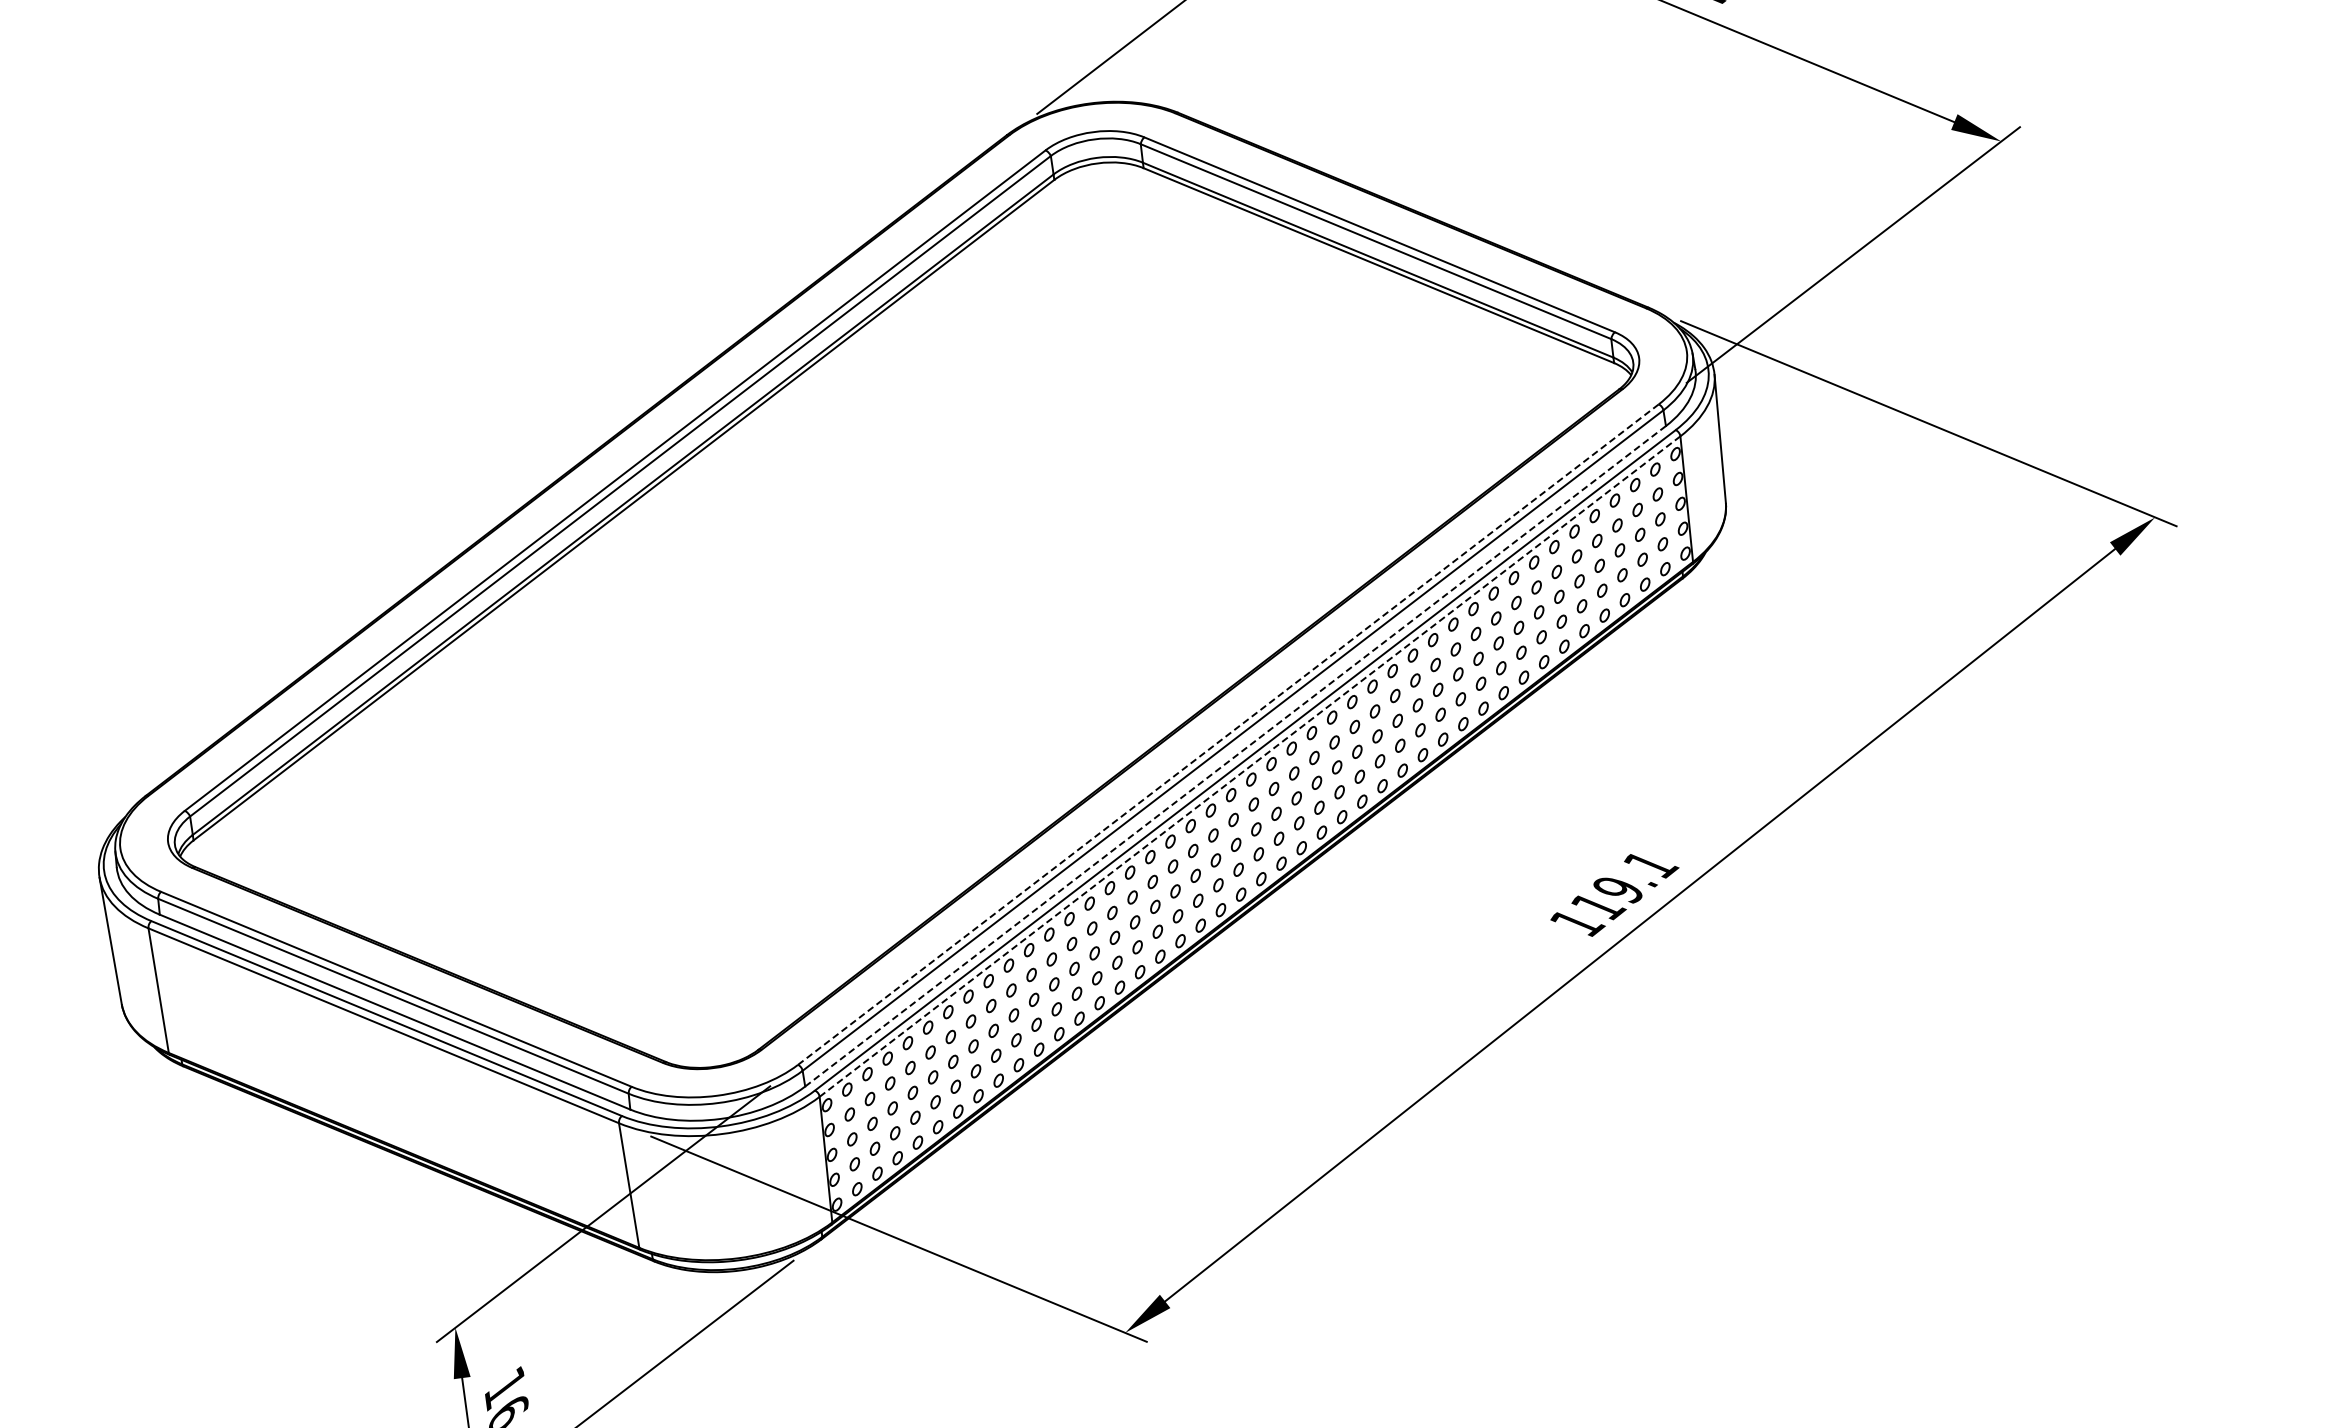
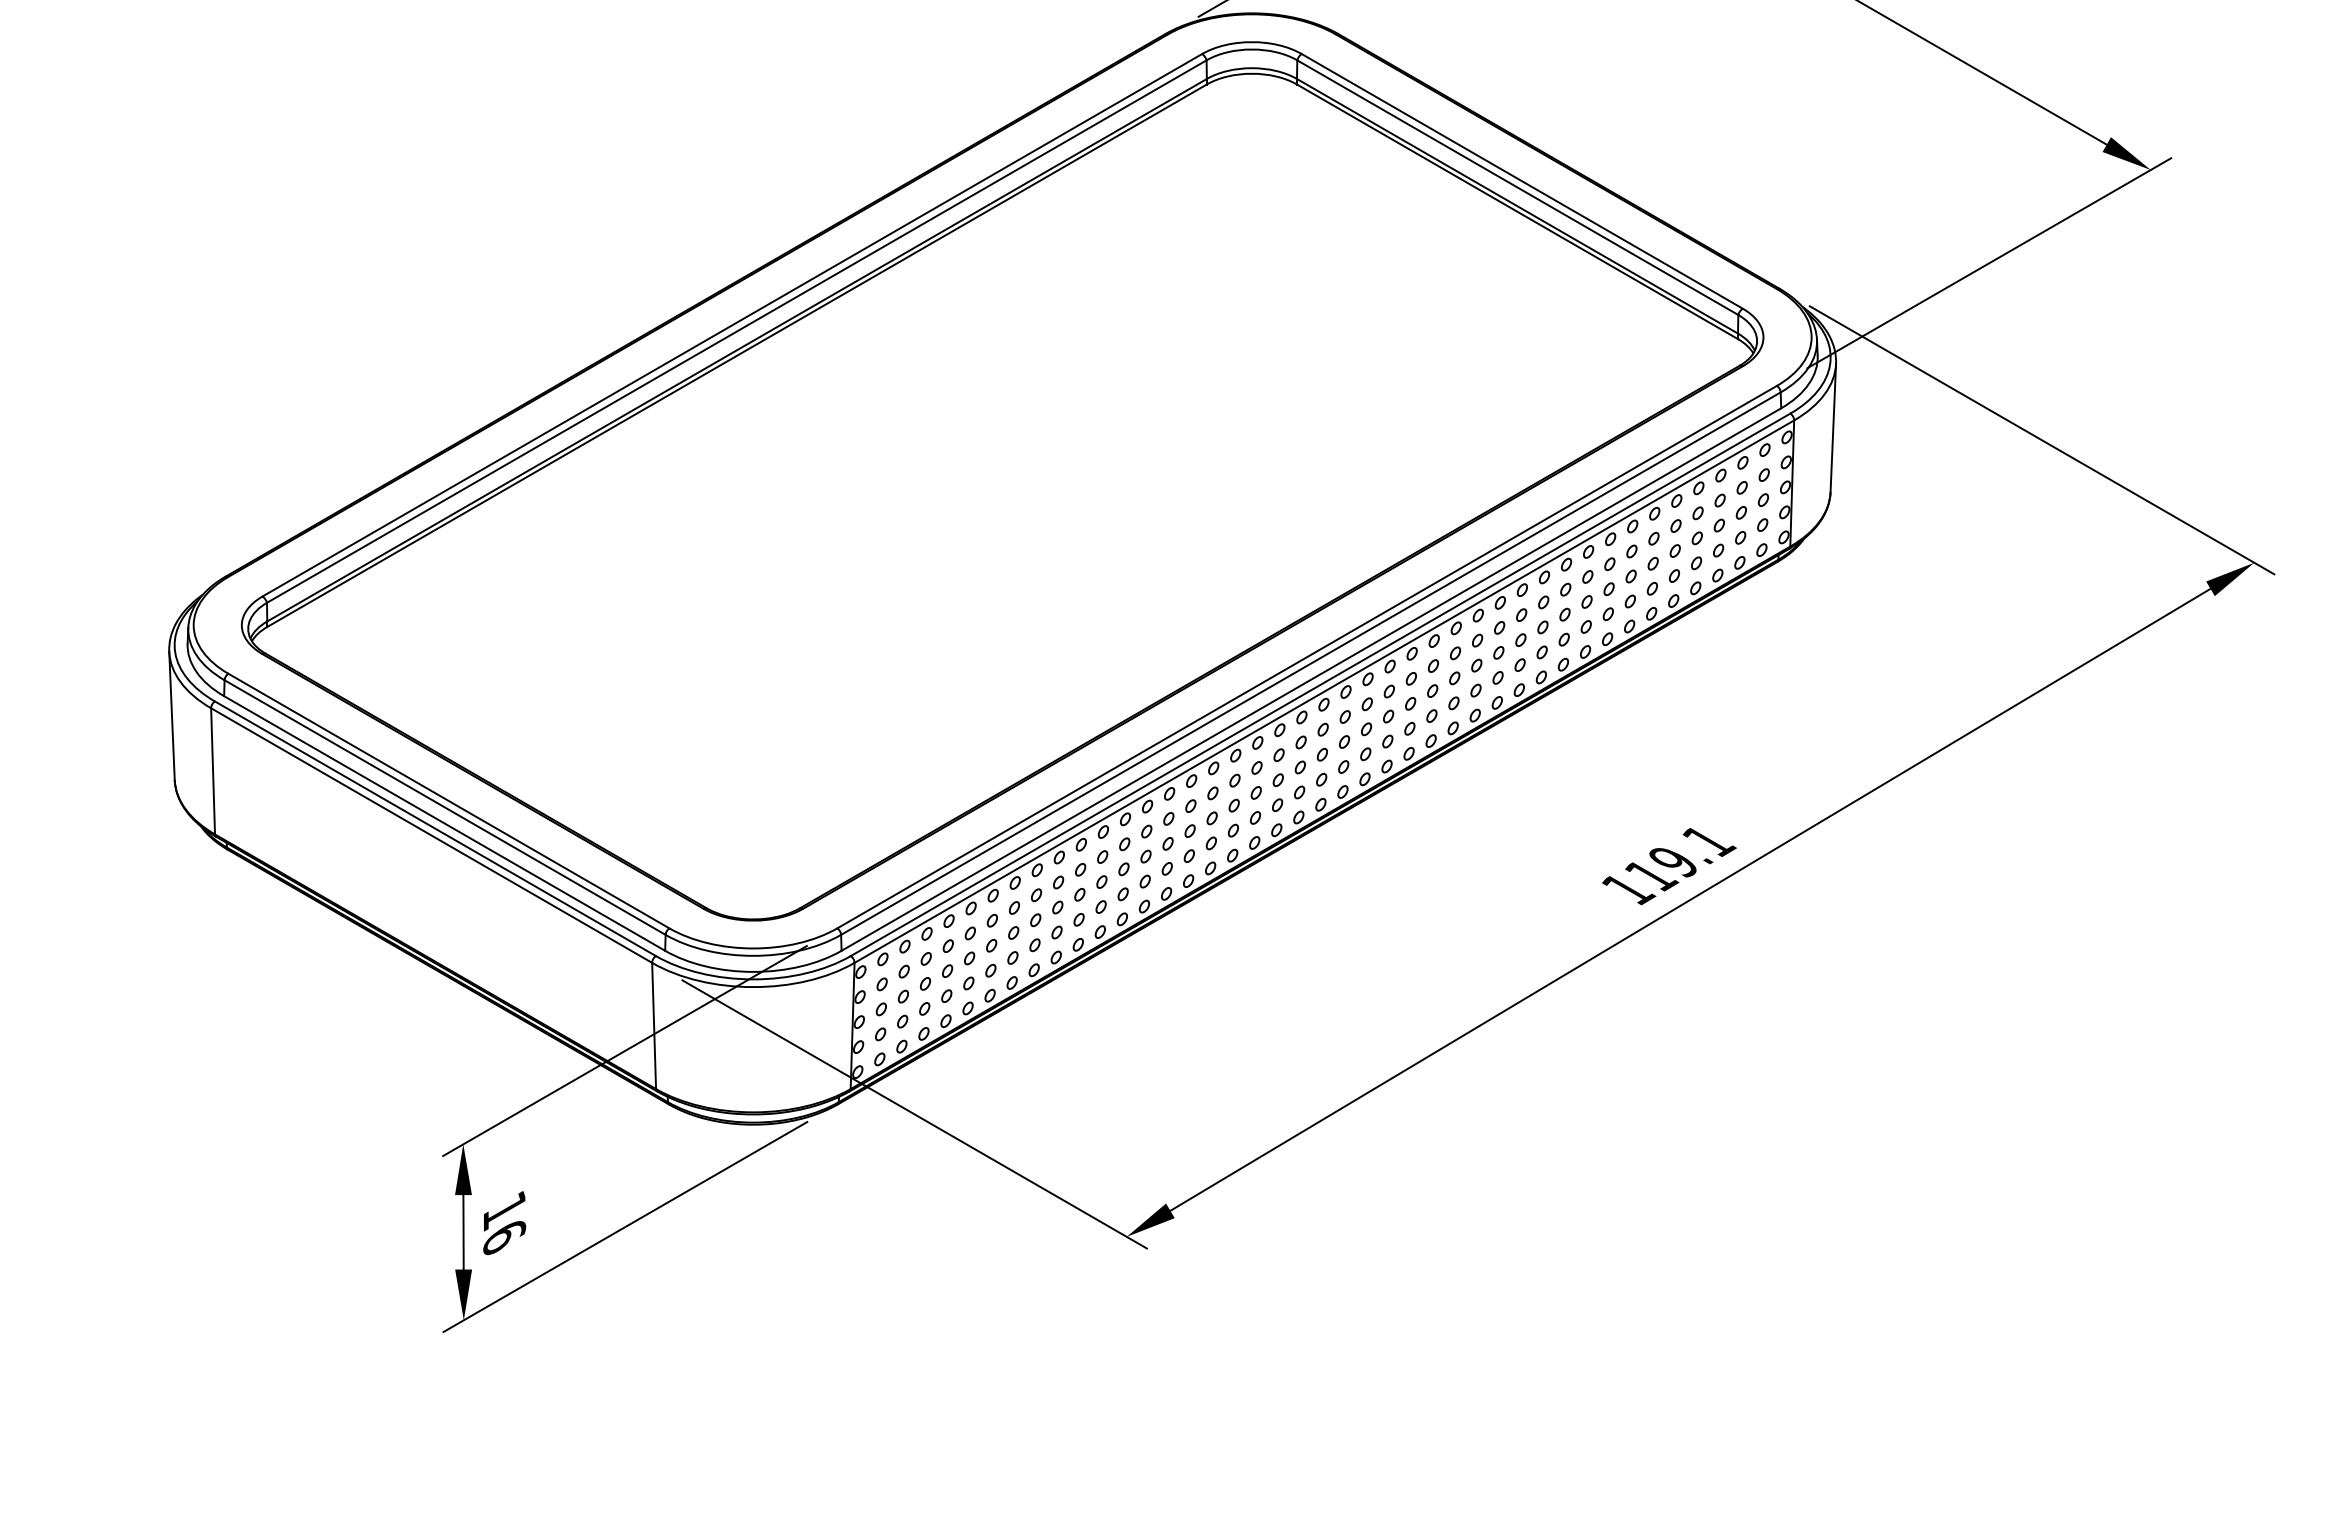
line: (1227, 735) -> (1306, 657), dashed -> solid
line: (1234, 756) -> (1310, 679), dashed -> solid
line: (1250, 766) -> (1324, 691), dashed -> solid

